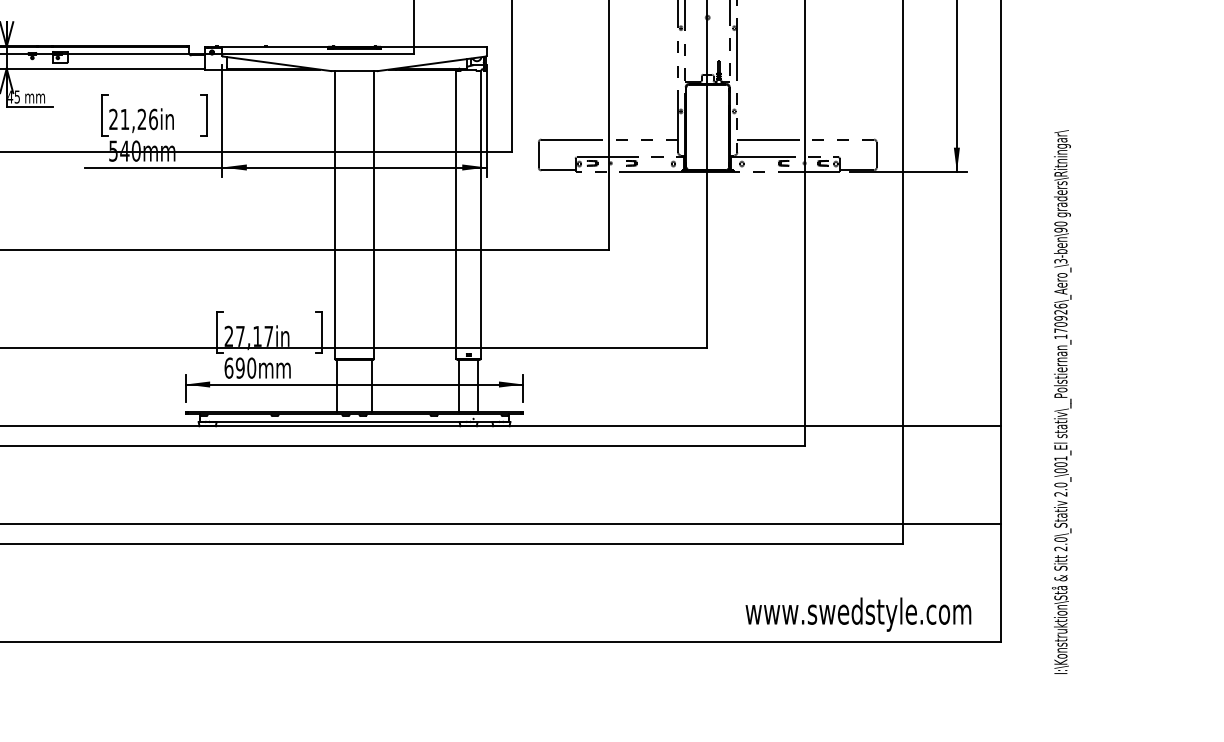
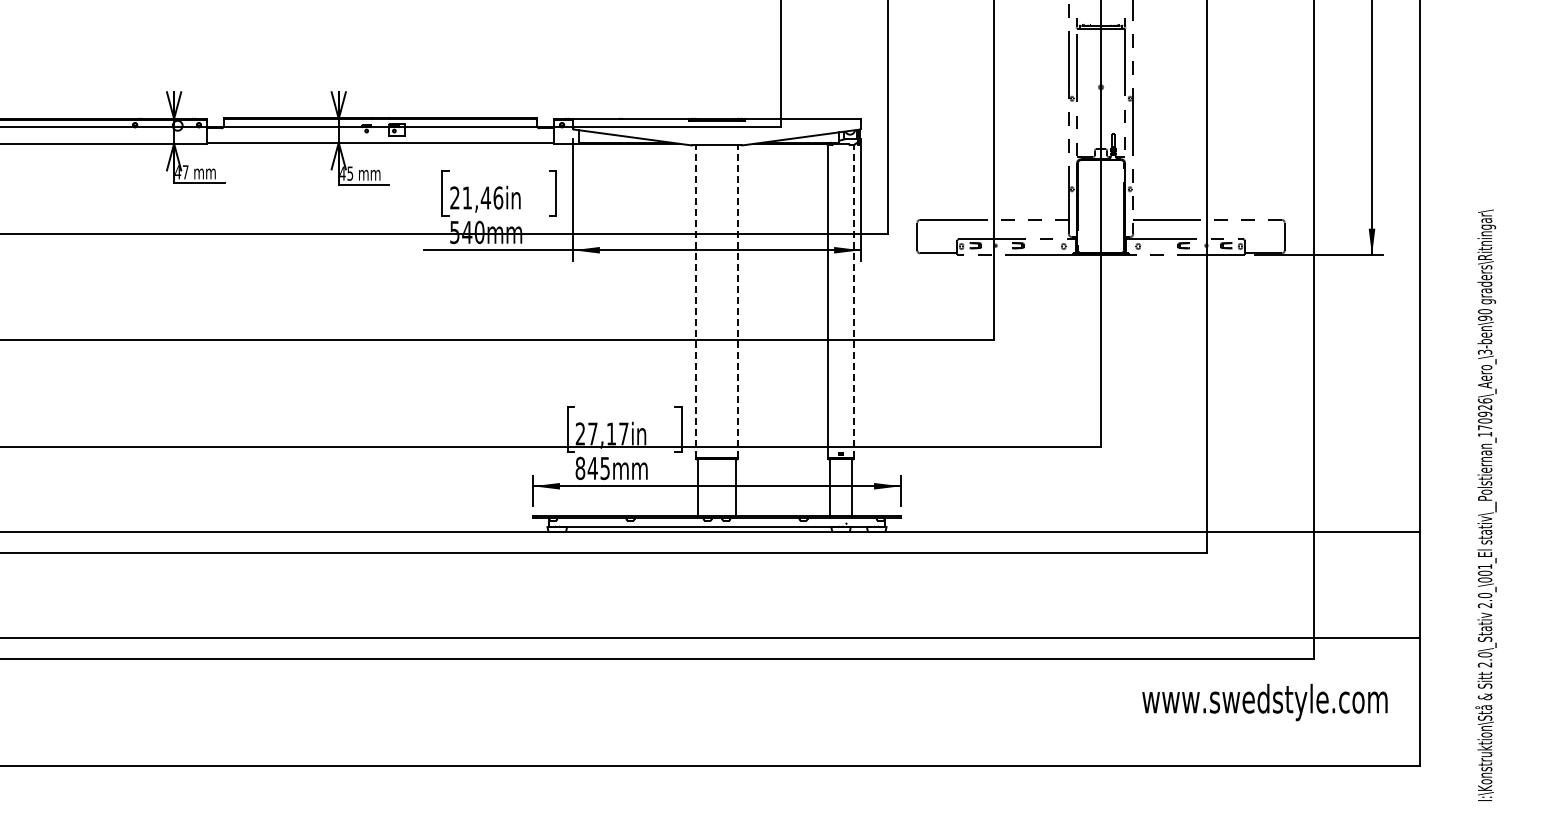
text: (141, 119) -> (485, 197), 21,26in -> 21,46in
line: (334, 214) -> (695, 301), solid -> dashed
line: (374, 214) -> (738, 301), solid -> dashed
line: (480, 214) -> (854, 301), solid -> dashed
text: (240, 368) -> (592, 468), 690mm -> 845mm
text: (858, 614) -> (1264, 702), moved

